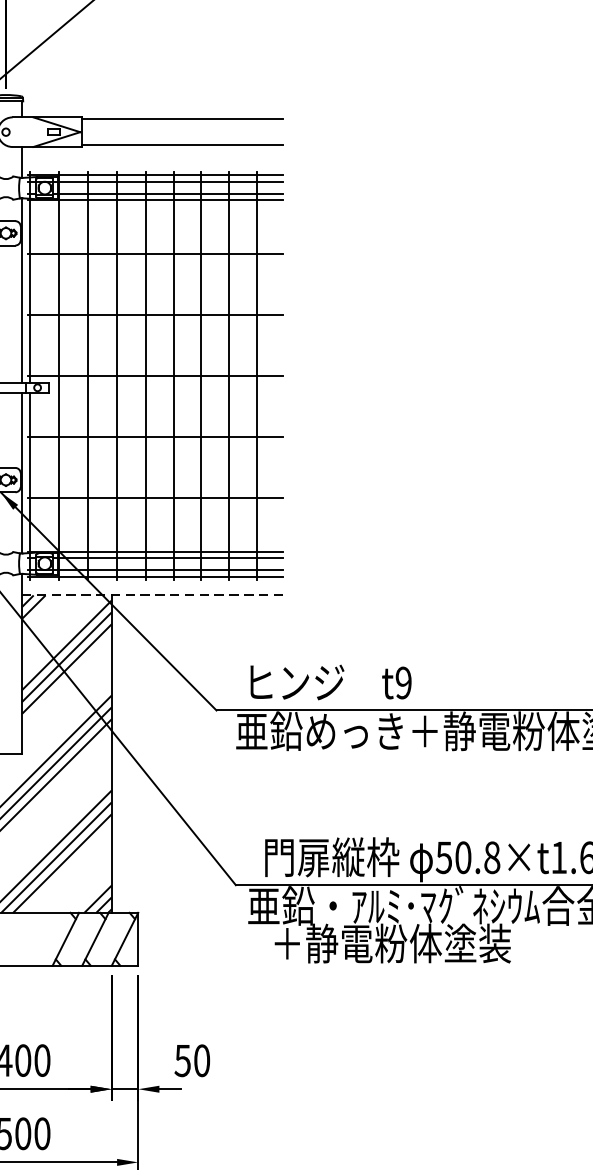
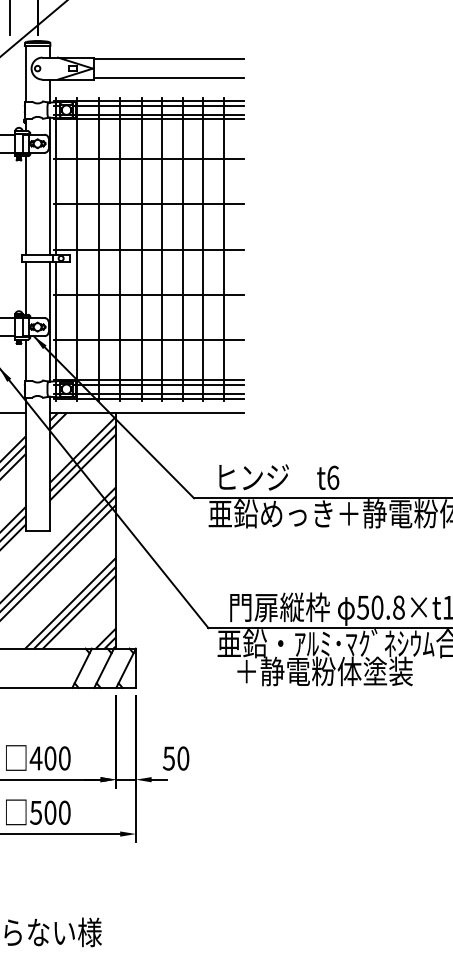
line: (153, 595) -> (147, 412), dashed -> solid
text: (404, 682) -> (333, 477), t9 -> t6

